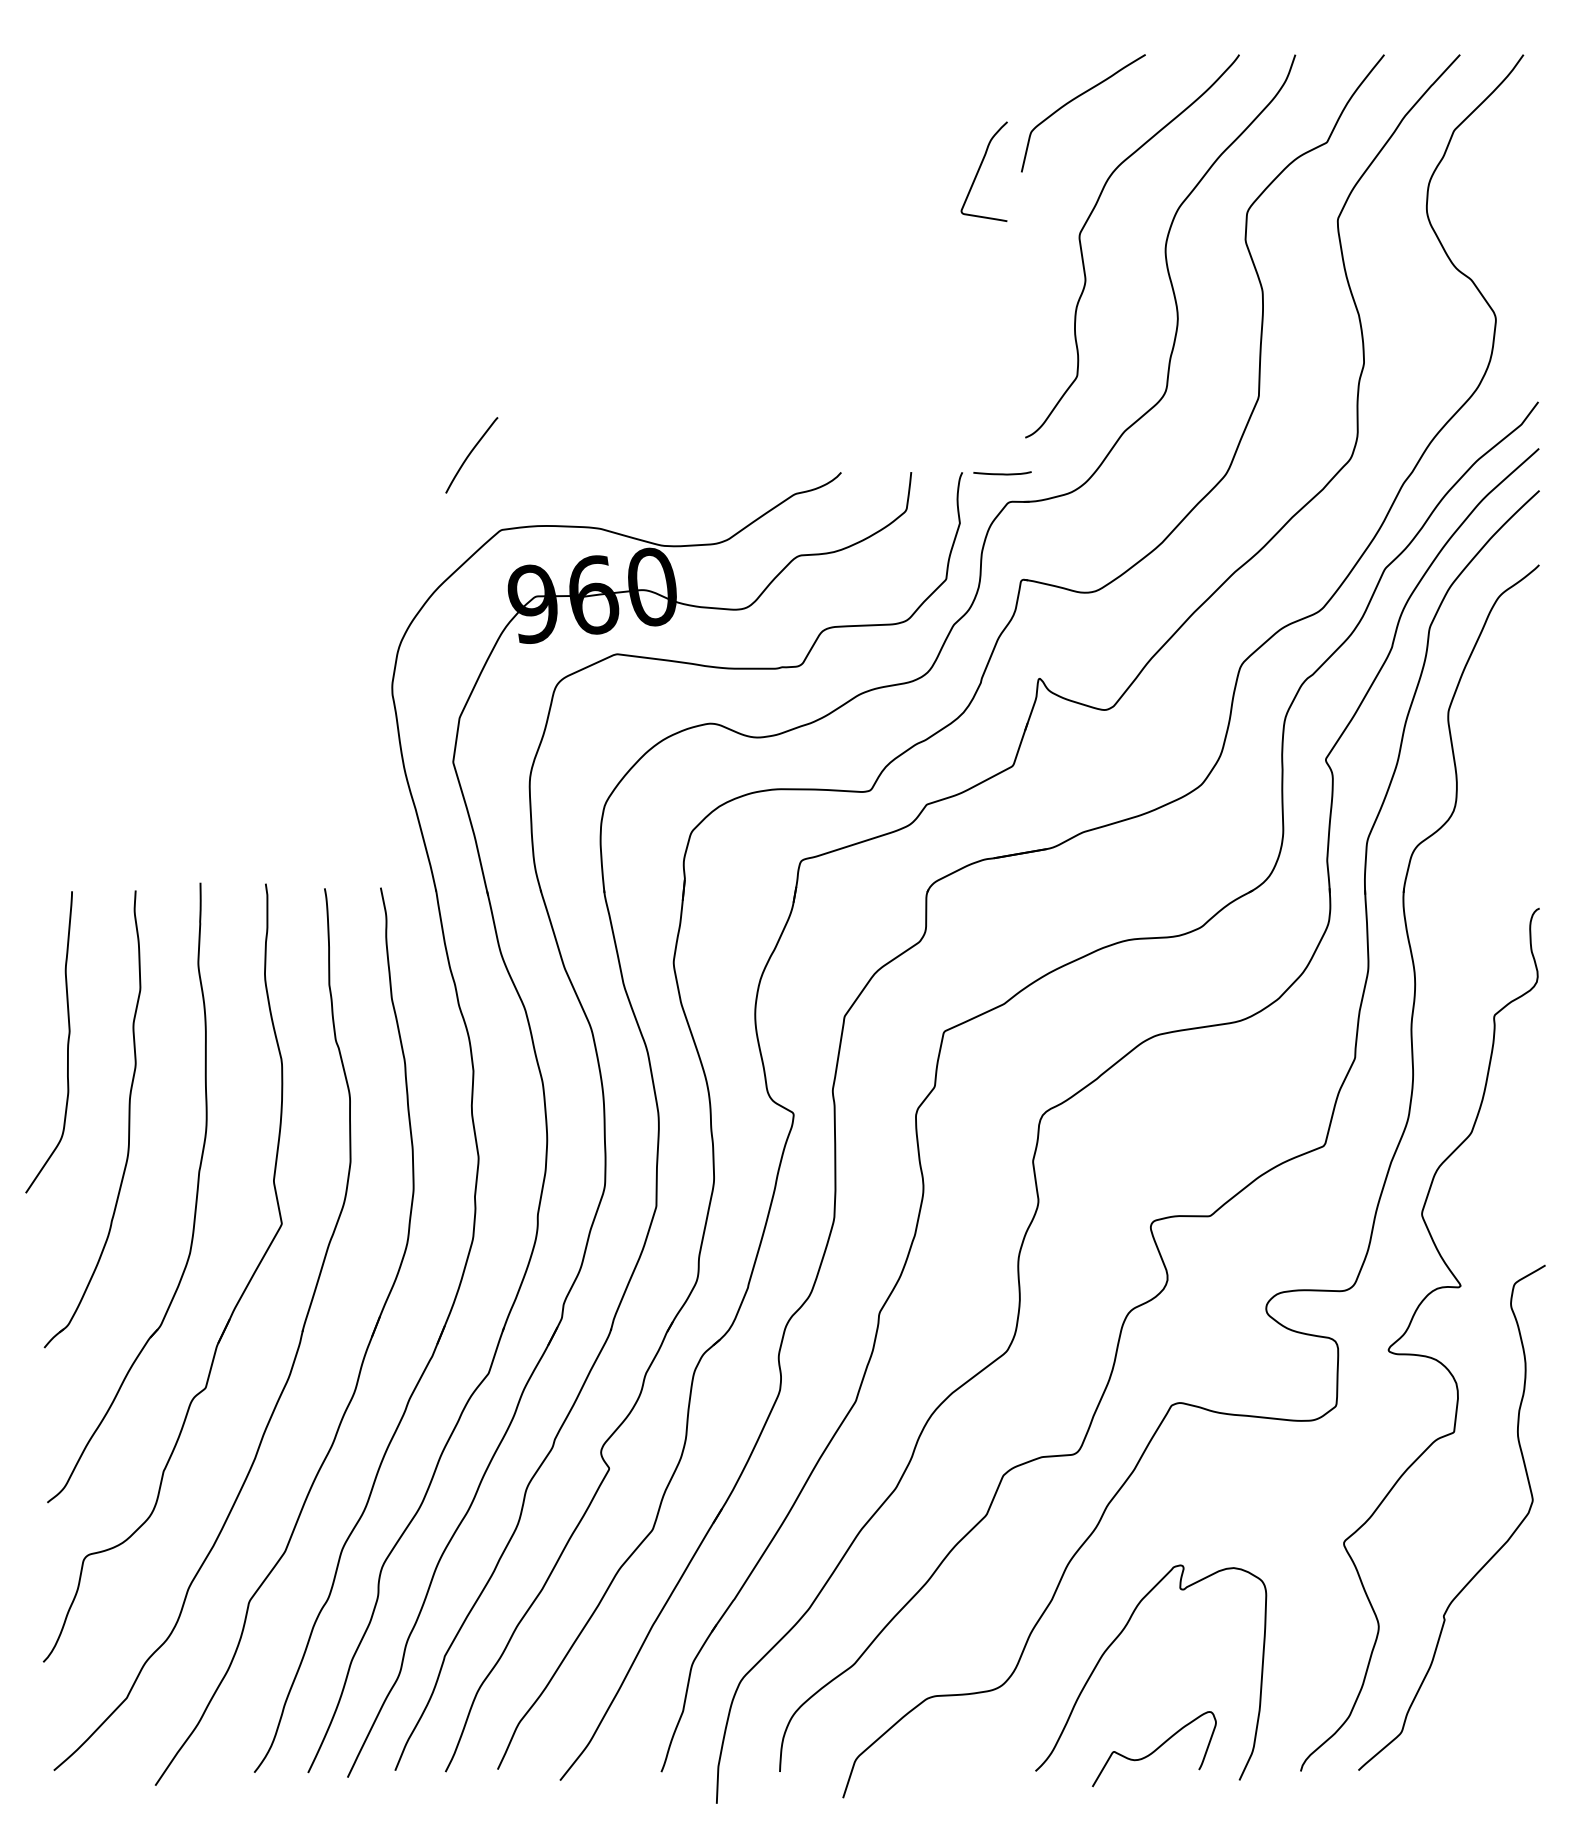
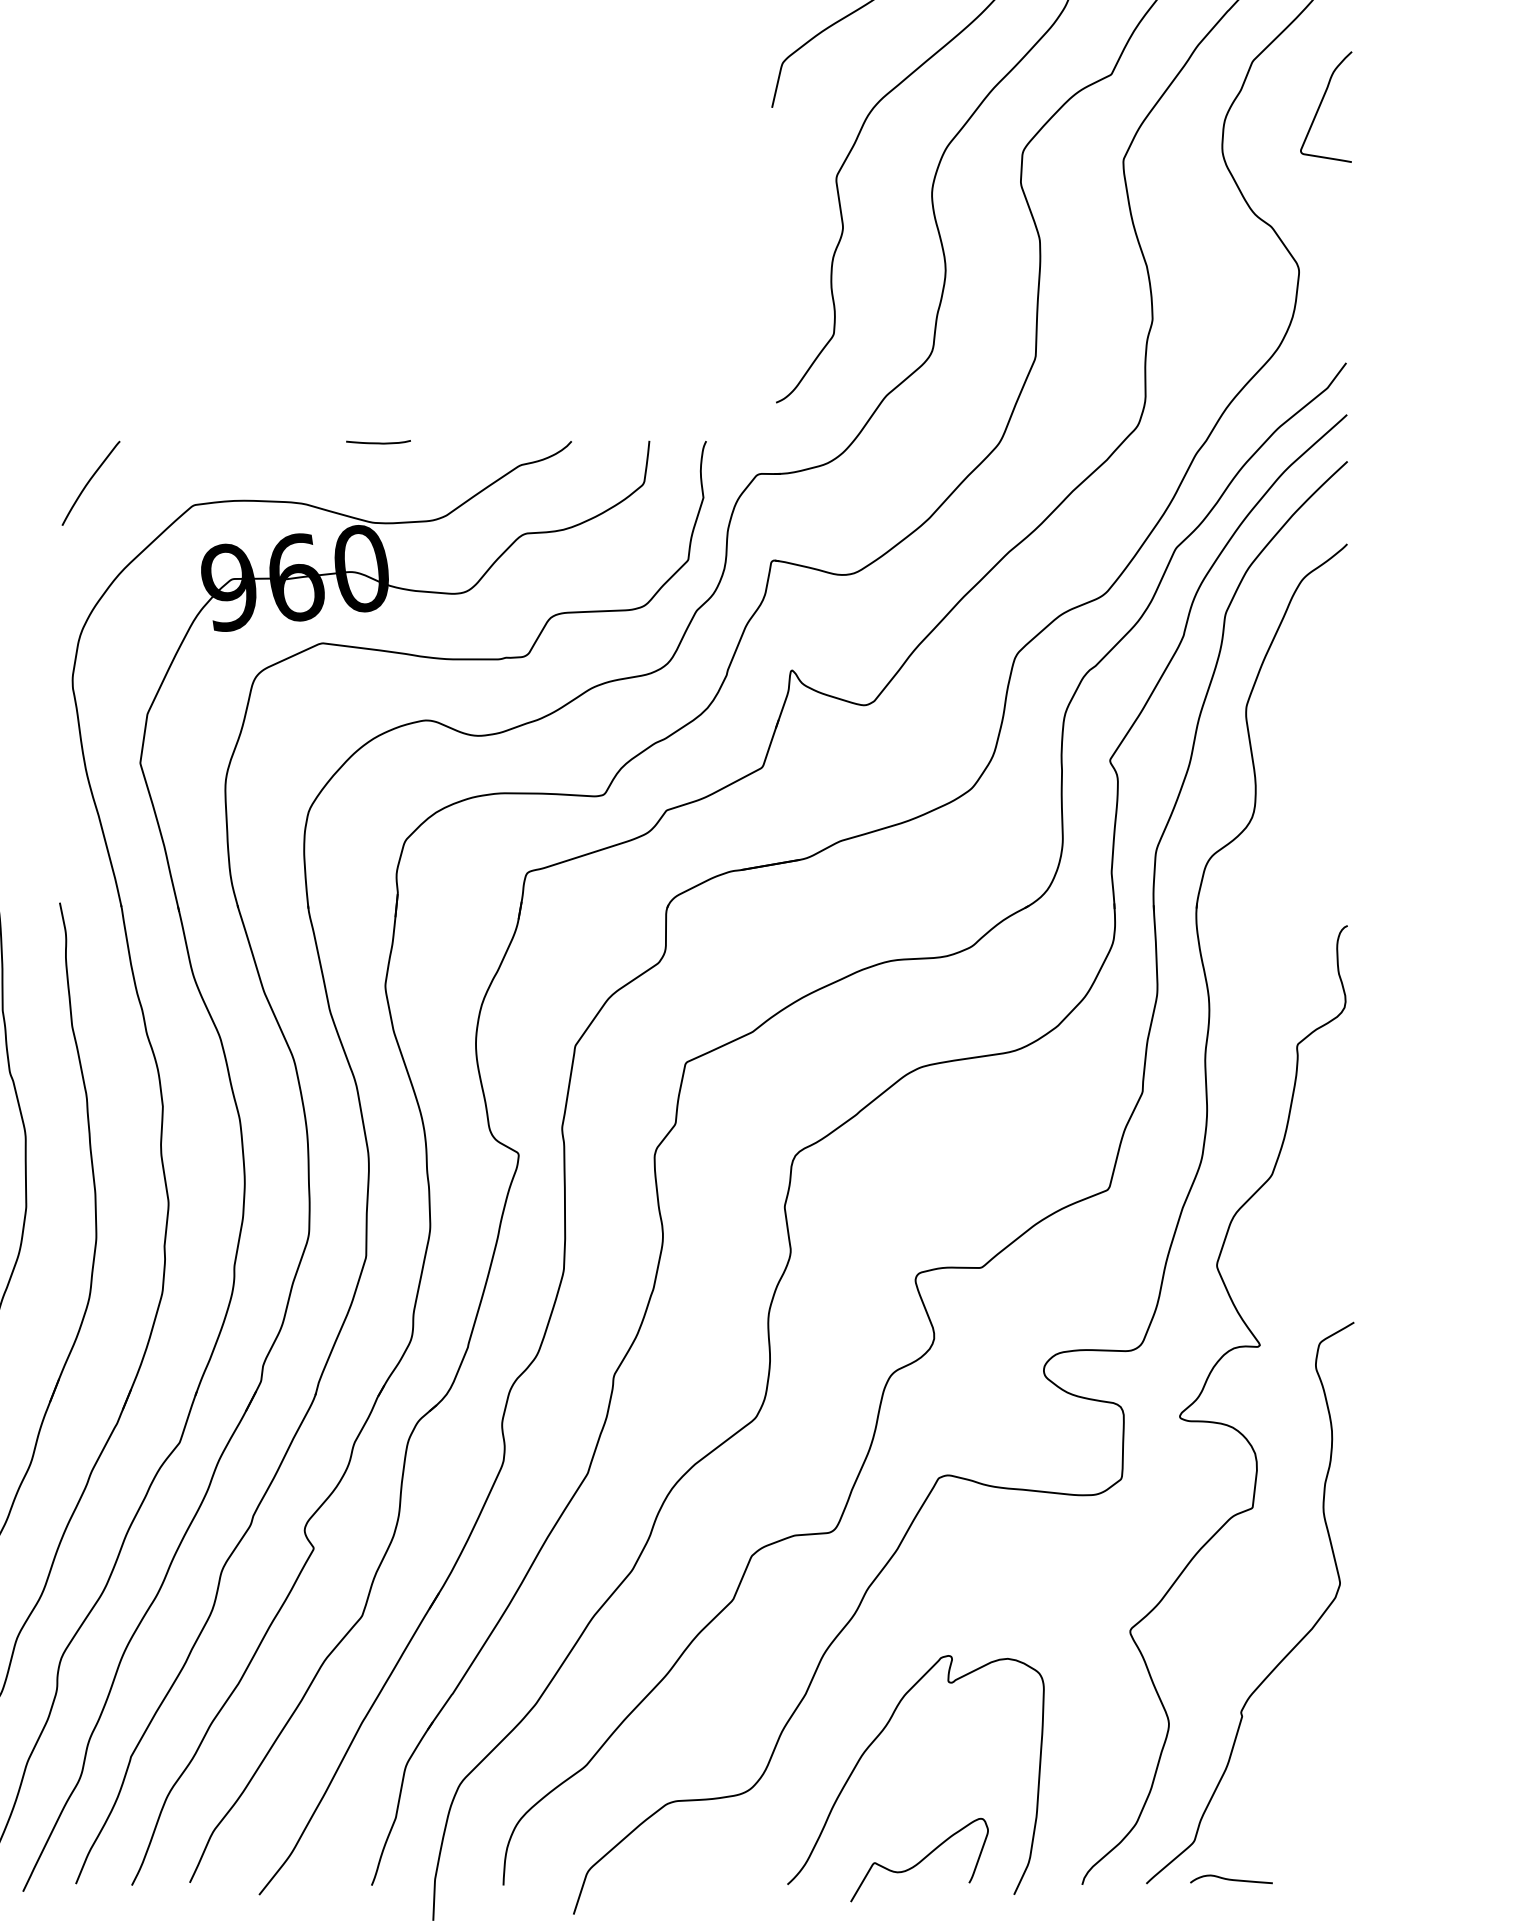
curve: (979, 171) -> (1320, 106), moved
curve: (470, 454) -> (89, 482), moved
curve: (1002, 473) -> (378, 442), moved
curve: (1434, 1766) -> (1230, 1879), added

